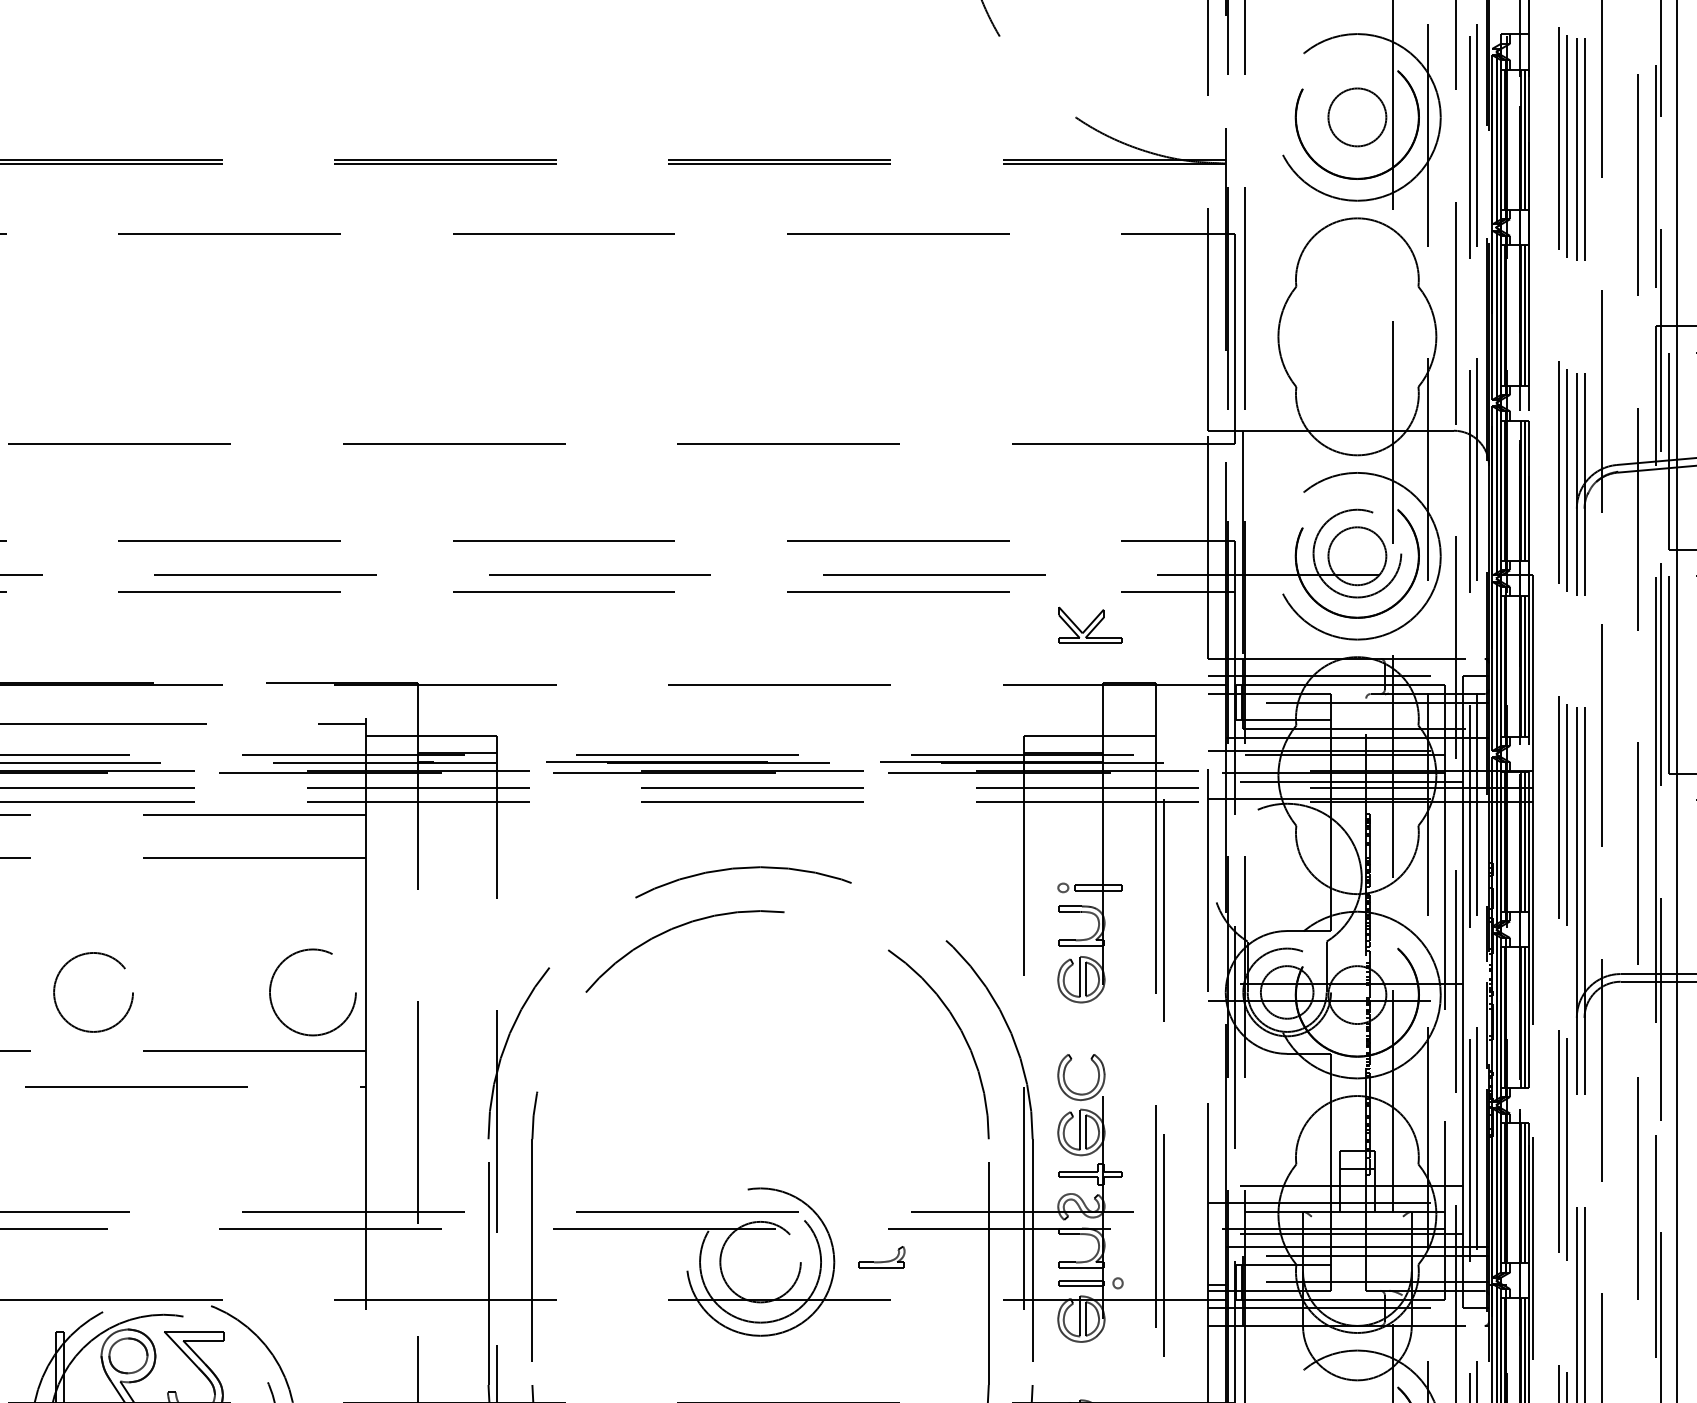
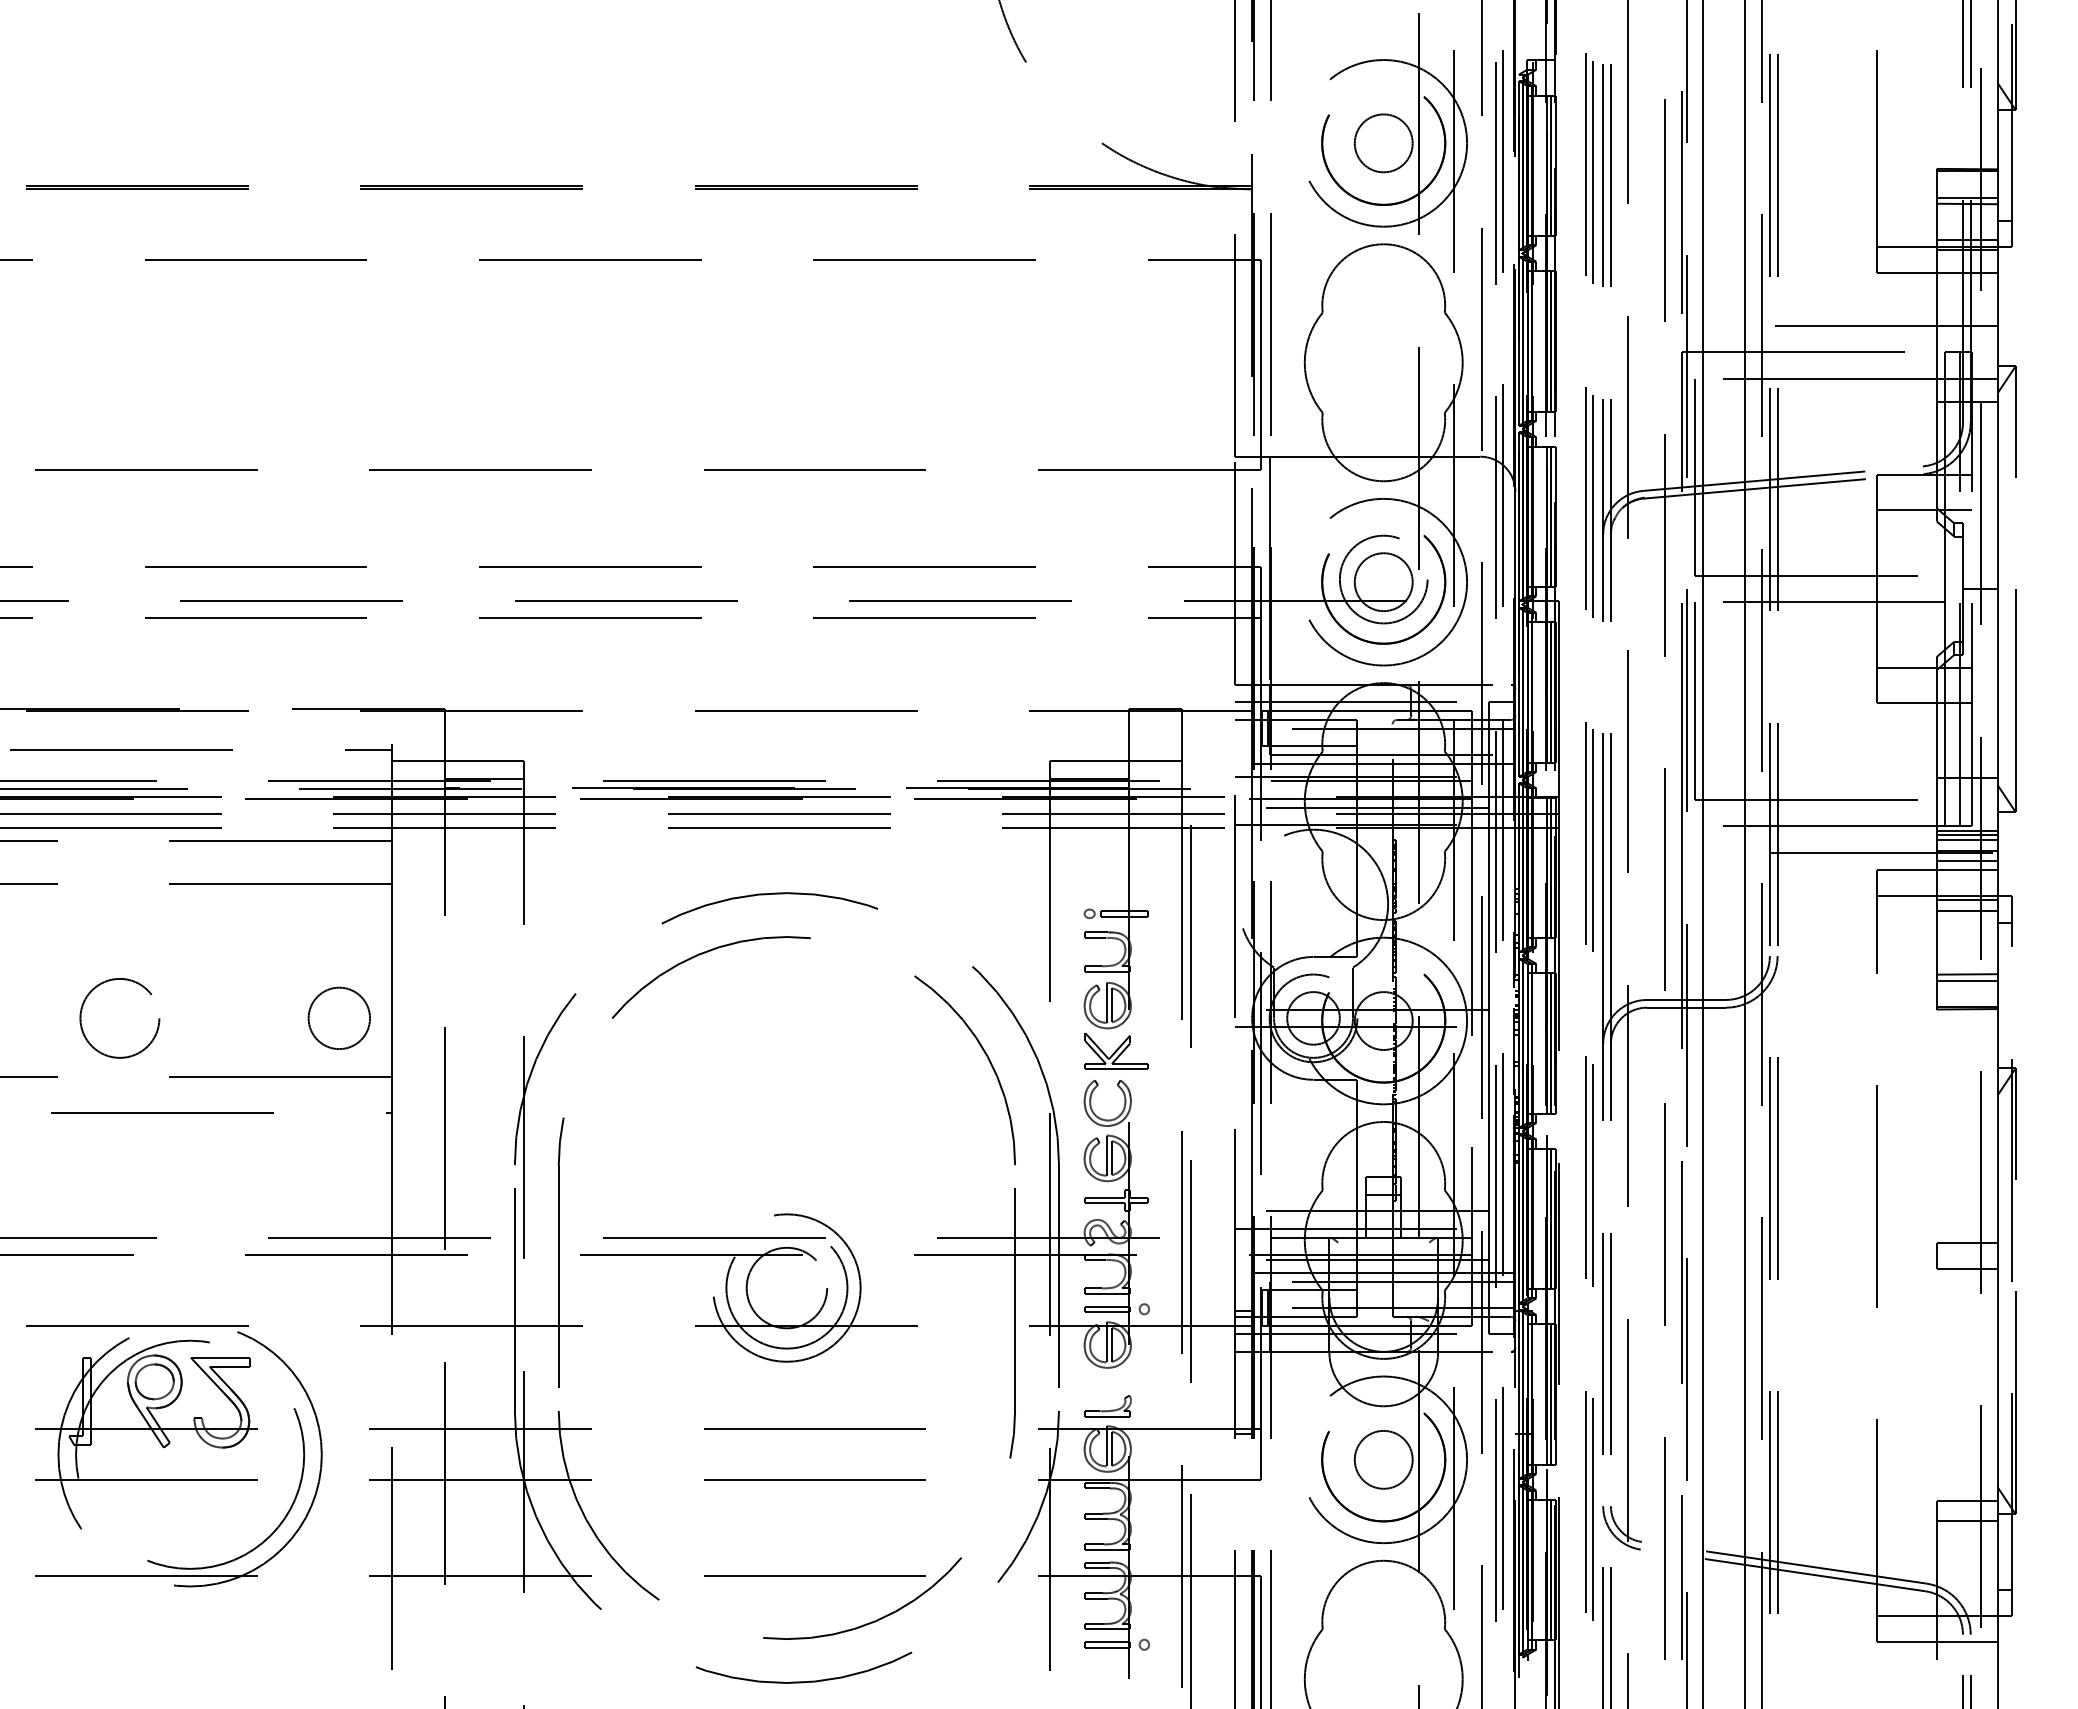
part: (1090, 625) -> (1116, 1051), moved
circle: (313, 992) -> (339, 1018), size x0.71
part: (881, 1257) -> (1107, 1406), moved

